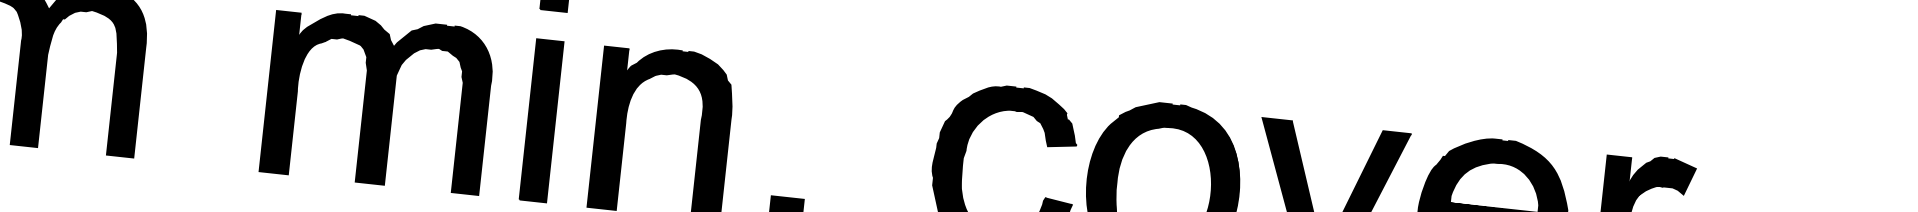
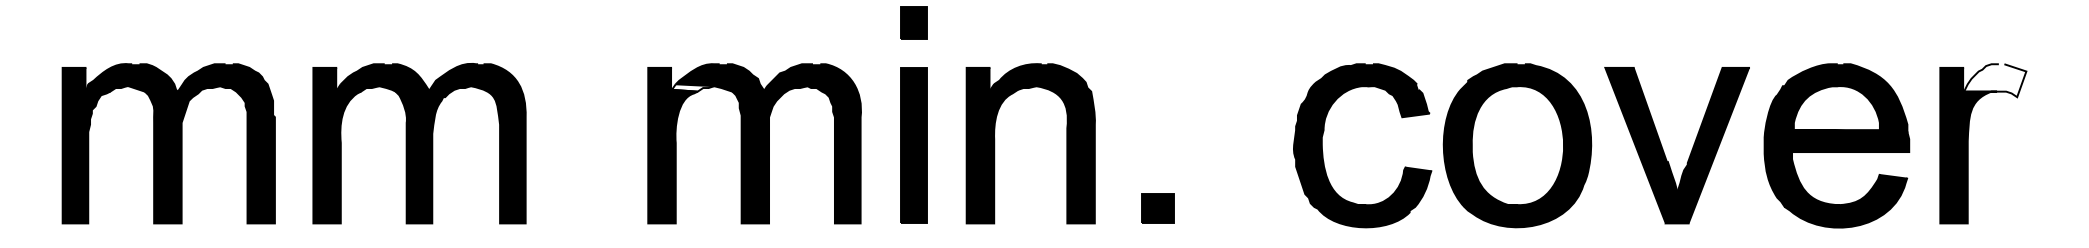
fill: (321, 36) -> (693, 87), removed
fill: (1663, 174) -> (1995, 80), removed

